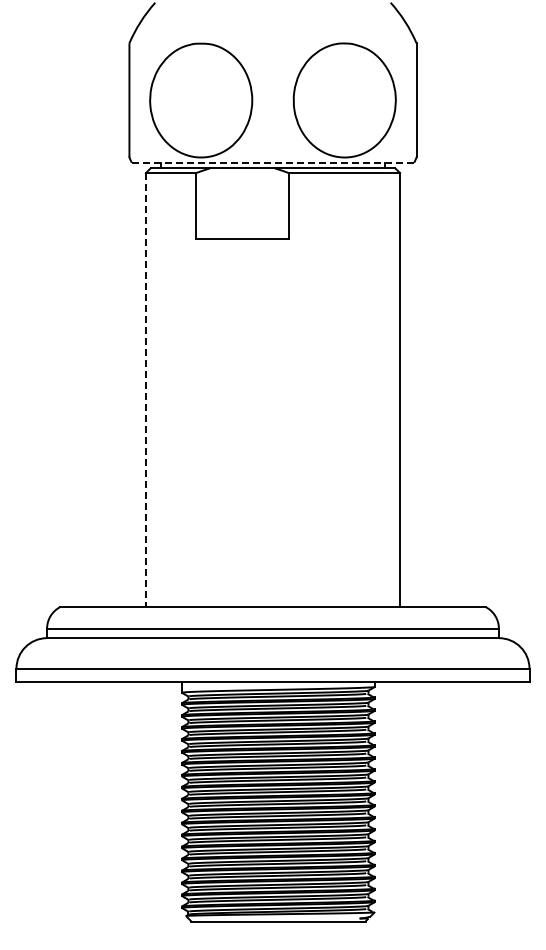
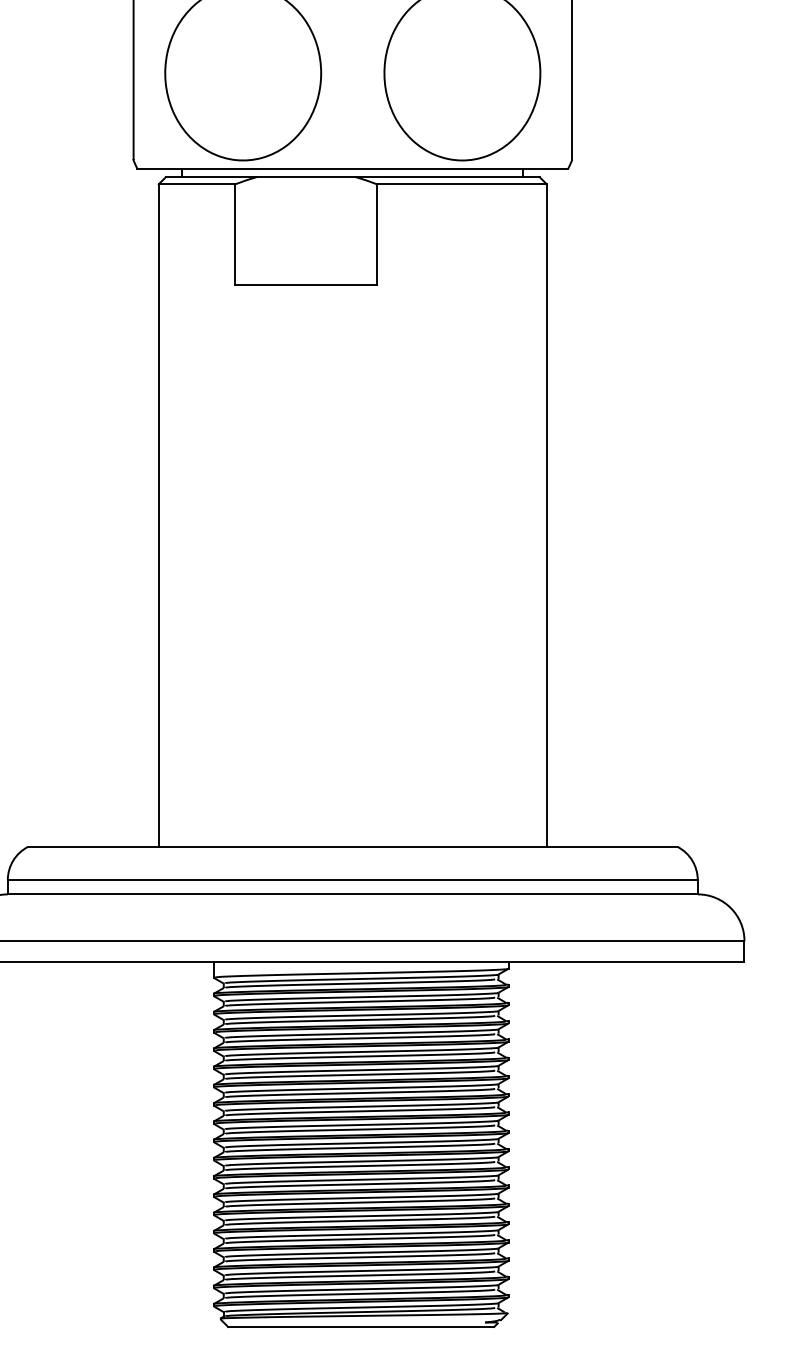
line: (273, 162) -> (353, 168), dashed -> solid
line: (145, 390) -> (158, 516), dashed -> solid

